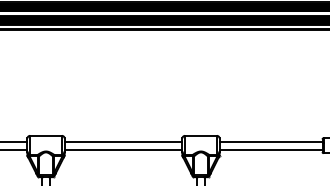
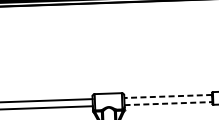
line: (270, 141) -> (167, 96), solid -> dashed
line: (271, 149) -> (168, 103), solid -> dashed

